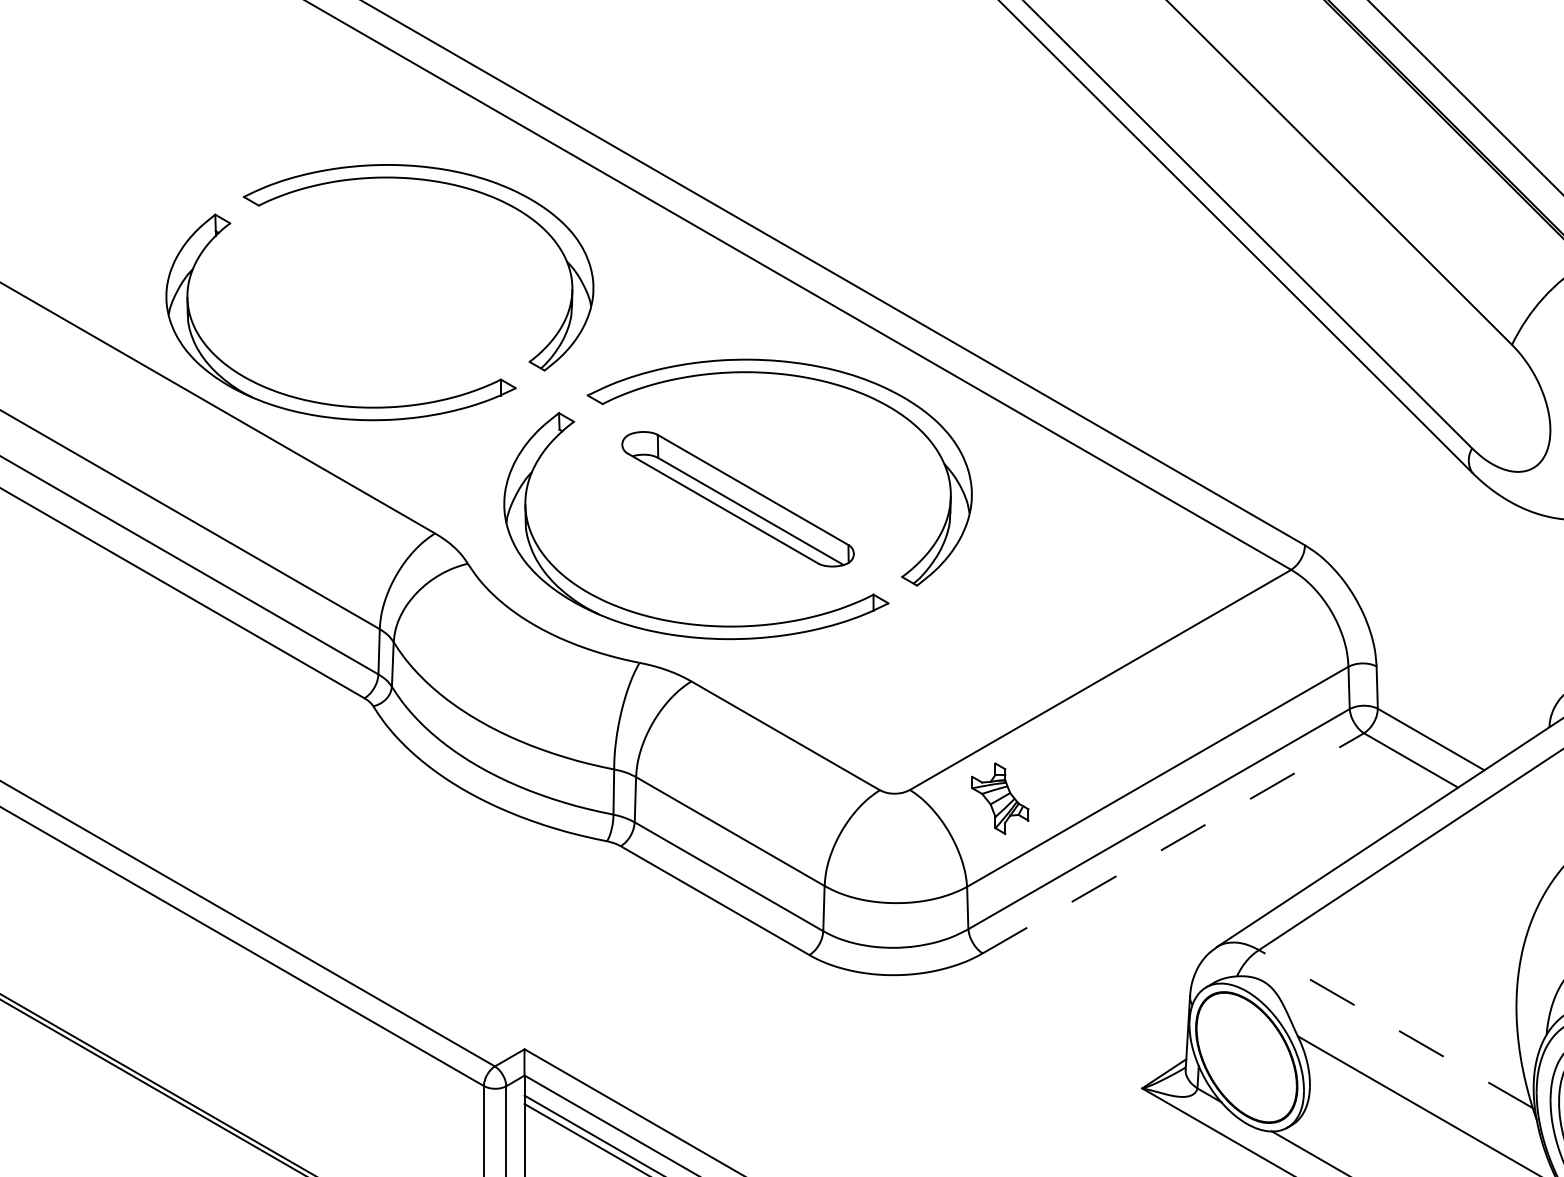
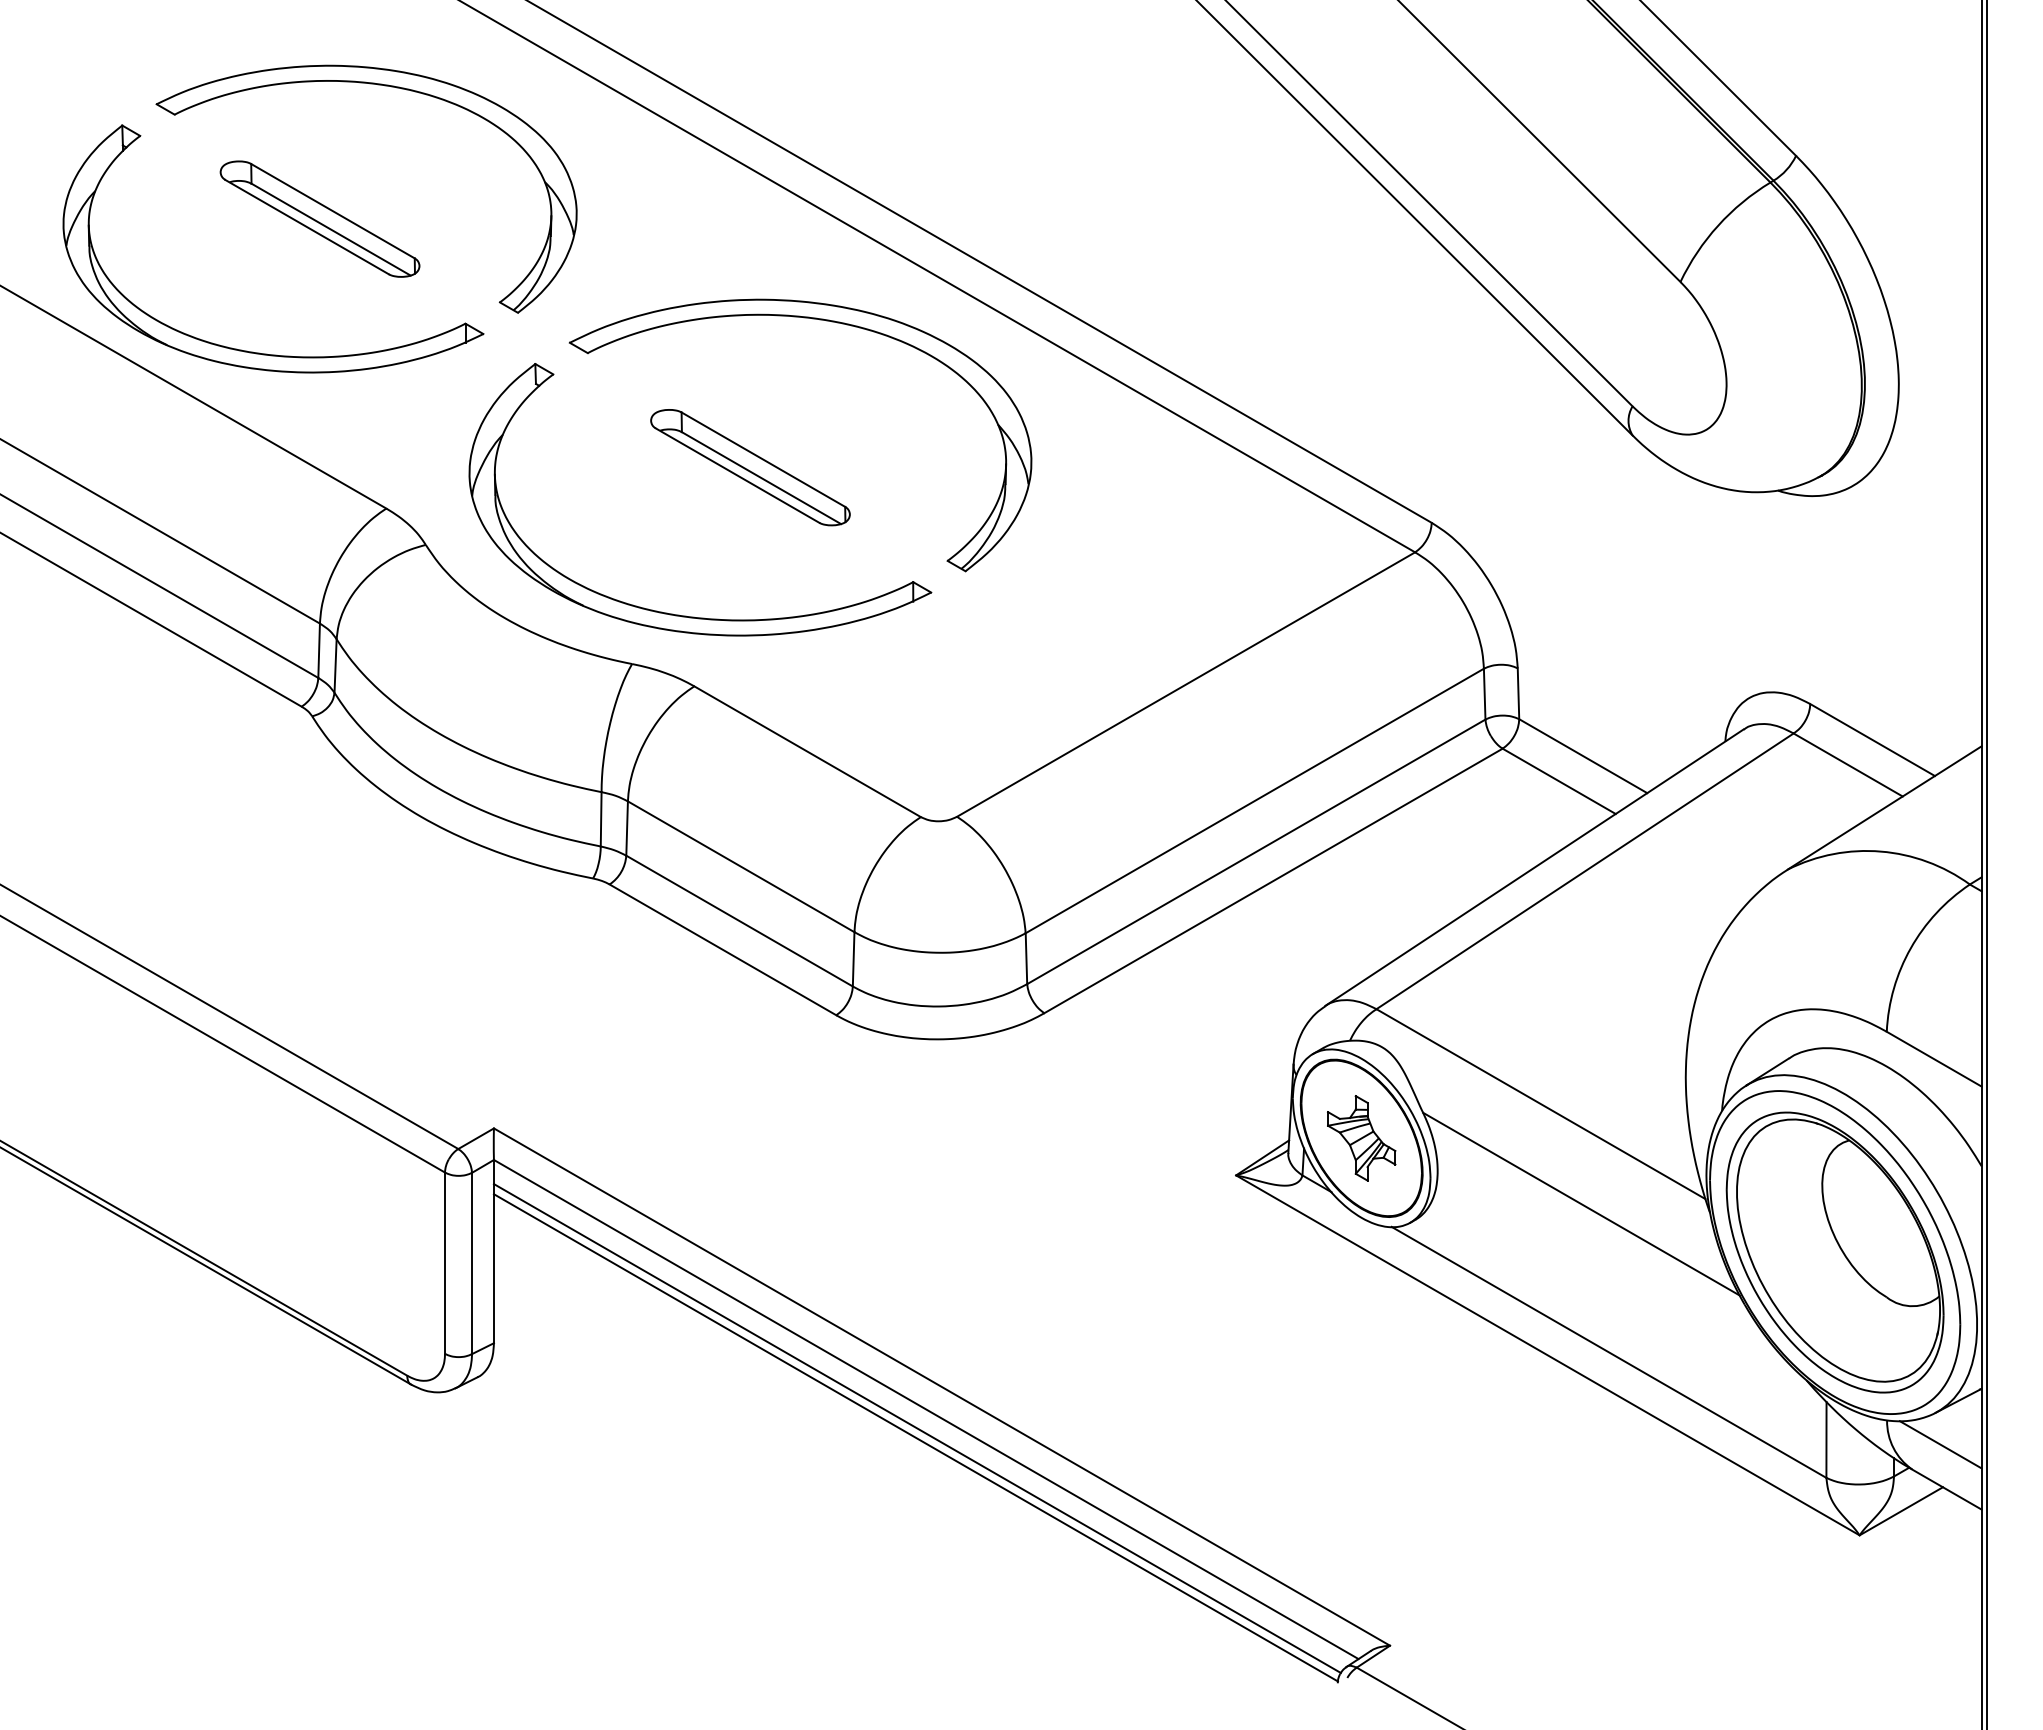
part: (379, 292) -> (319, 218), added
part: (738, 499) -> (750, 467), size x0.71
part: (1000, 798) -> (1361, 1138), moved
line: (1173, 842) -> (1273, 880), dashed -> solid
line: (1396, 1029) -> (1541, 1104), dashed -> solid

